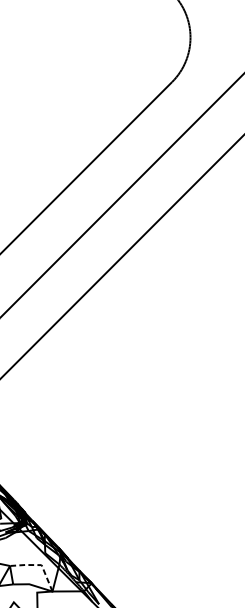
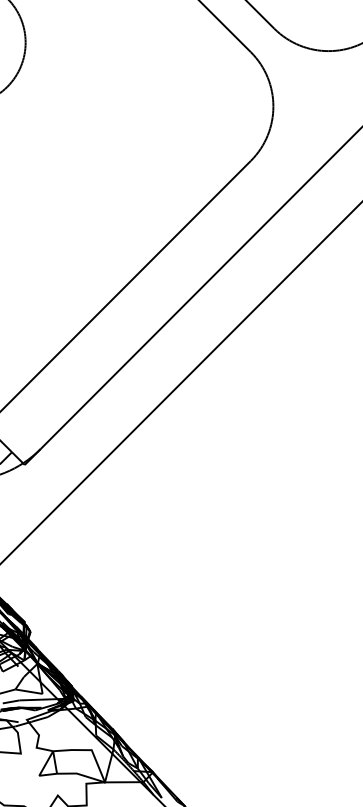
line: (38, 565) -> (88, 750), dashed -> solid

